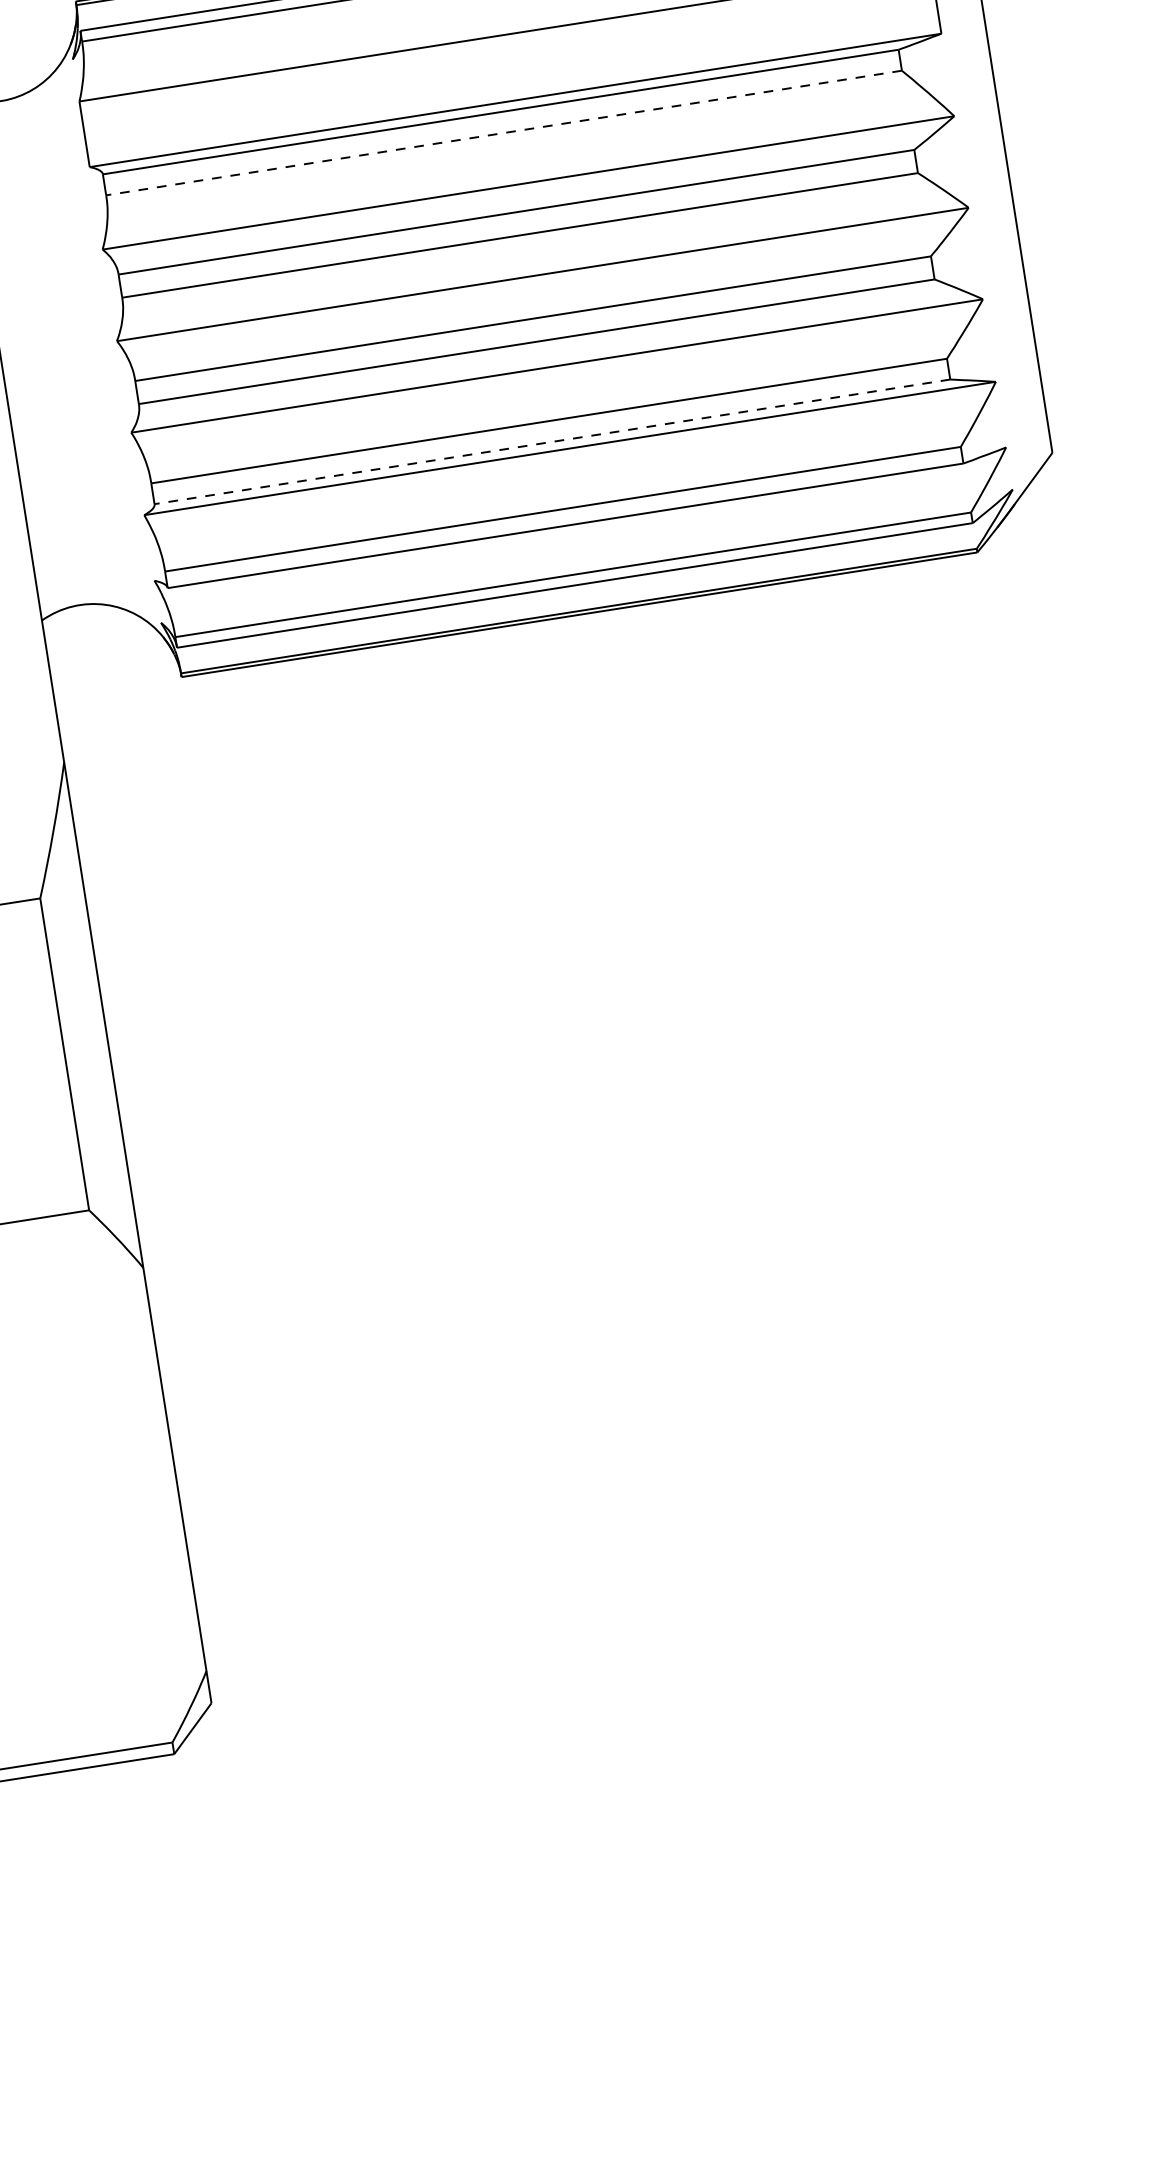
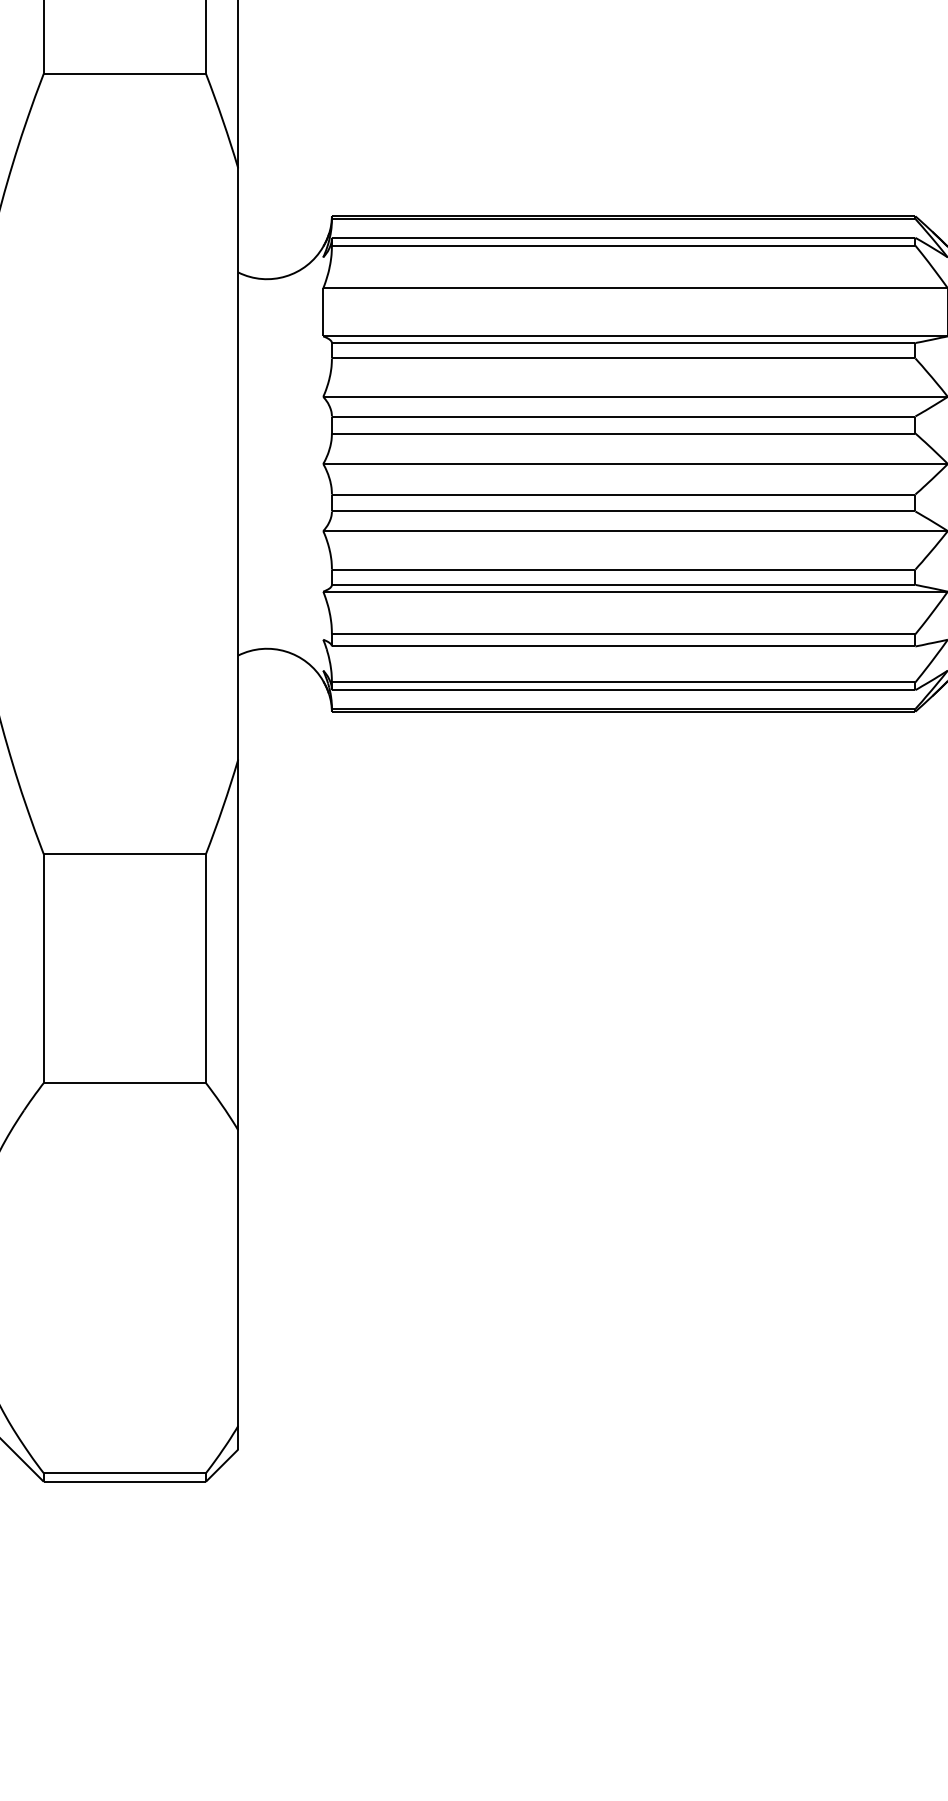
line: (503, 133) -> (623, 358), dashed -> solid
line: (552, 441) -> (623, 584), dashed -> solid

